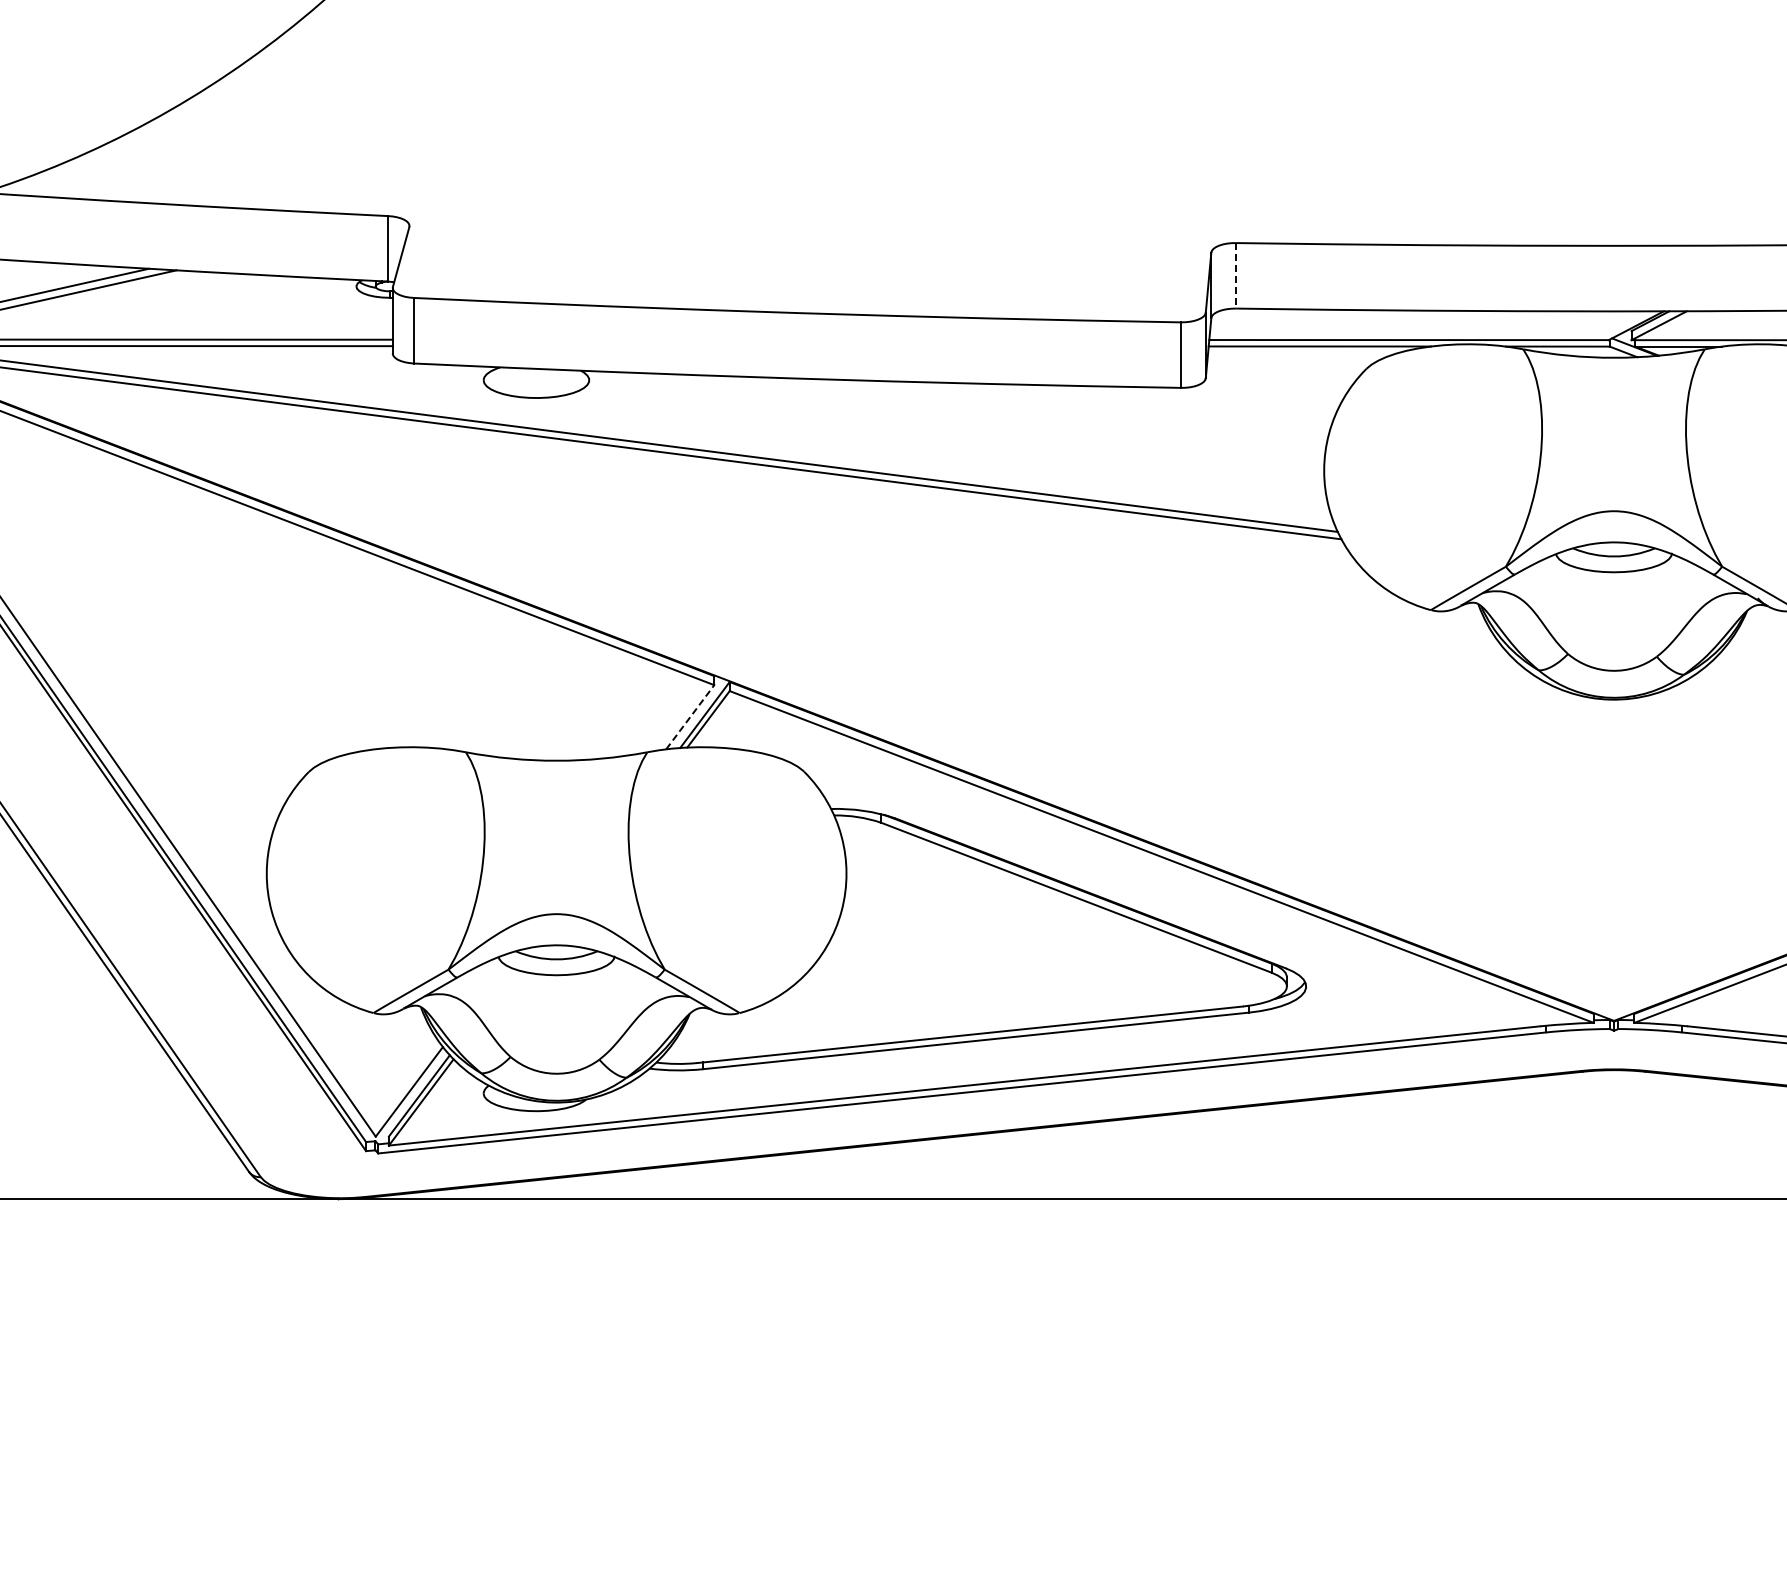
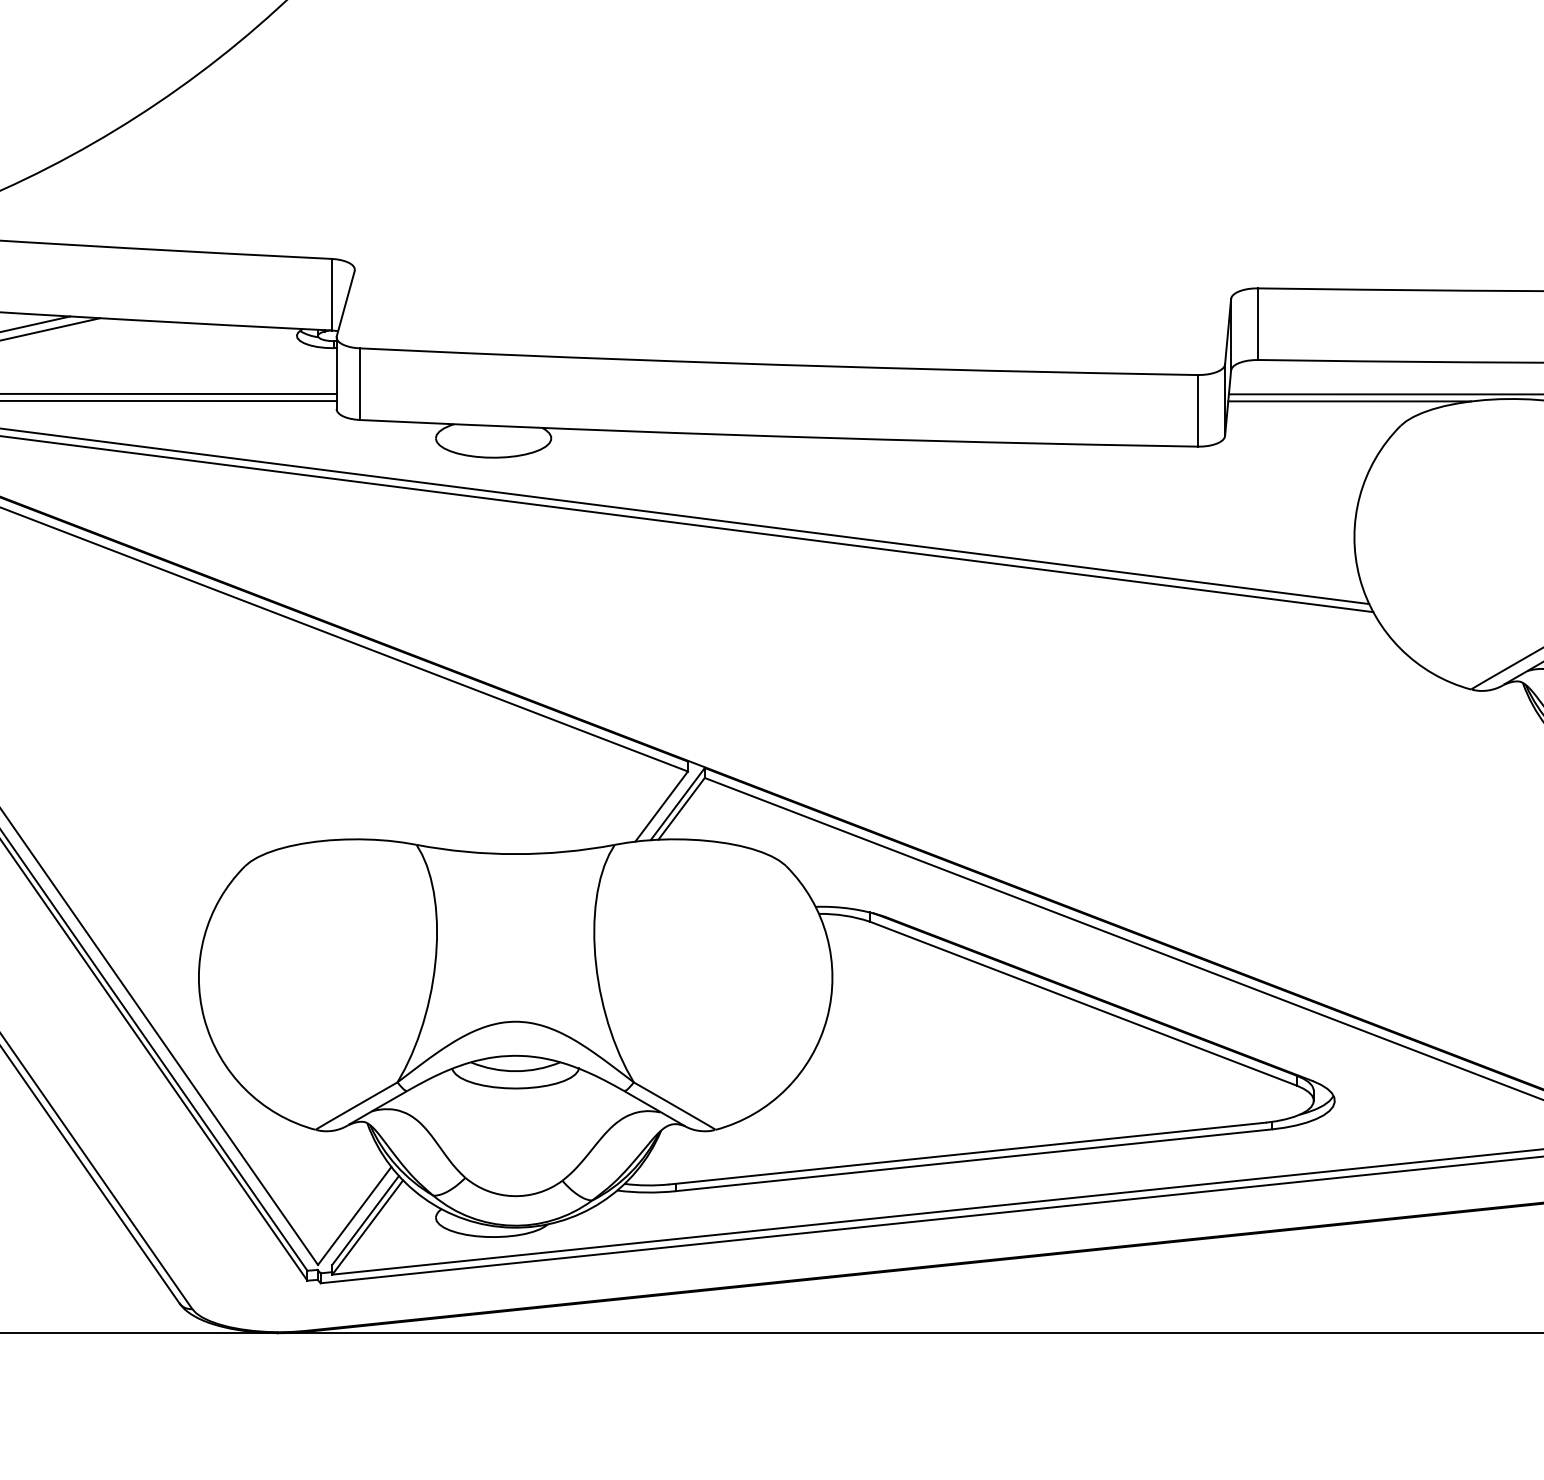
line: (1236, 275) -> (1258, 323), dashed -> solid
line: (690, 716) -> (661, 805), dashed -> solid

